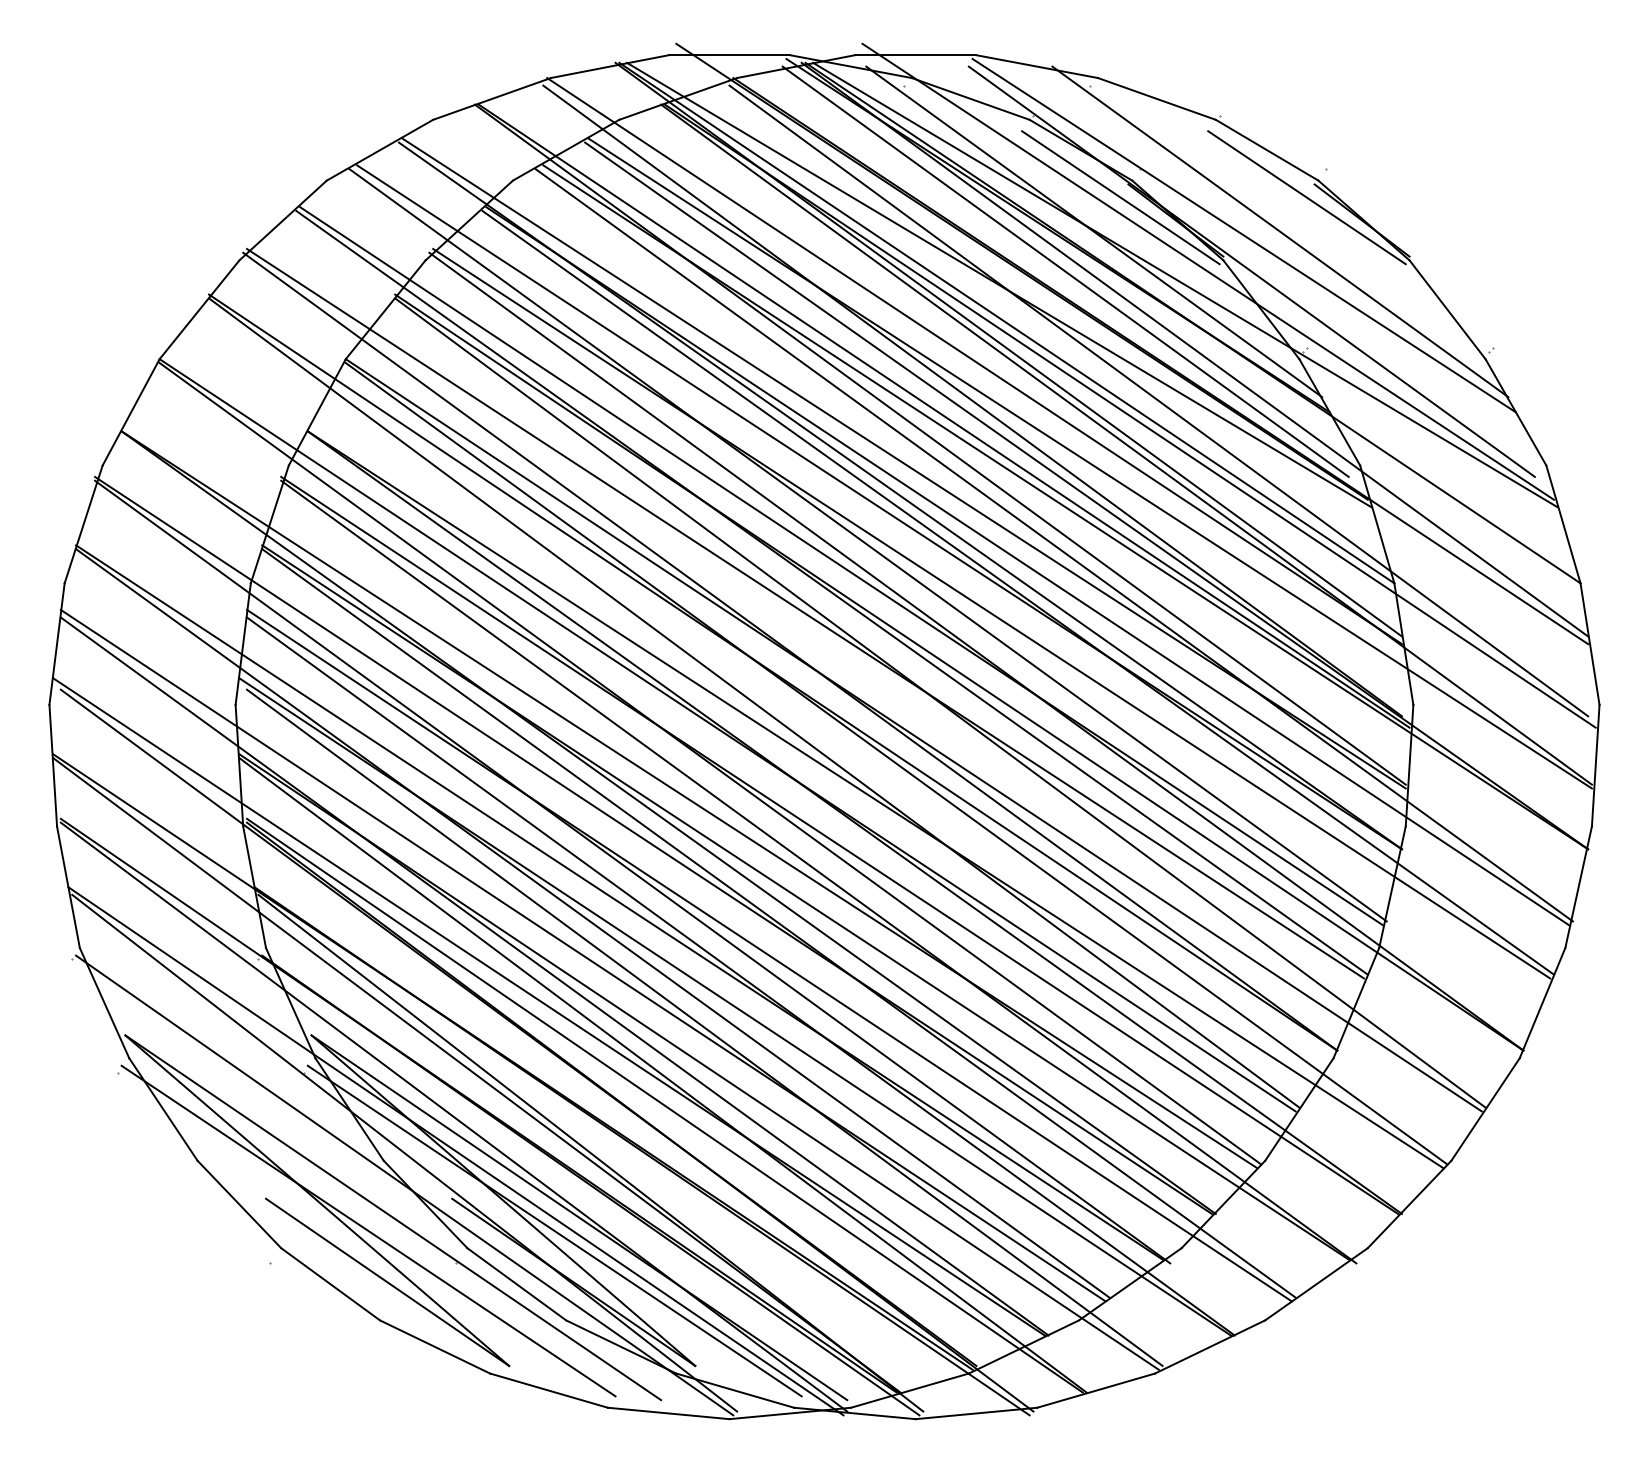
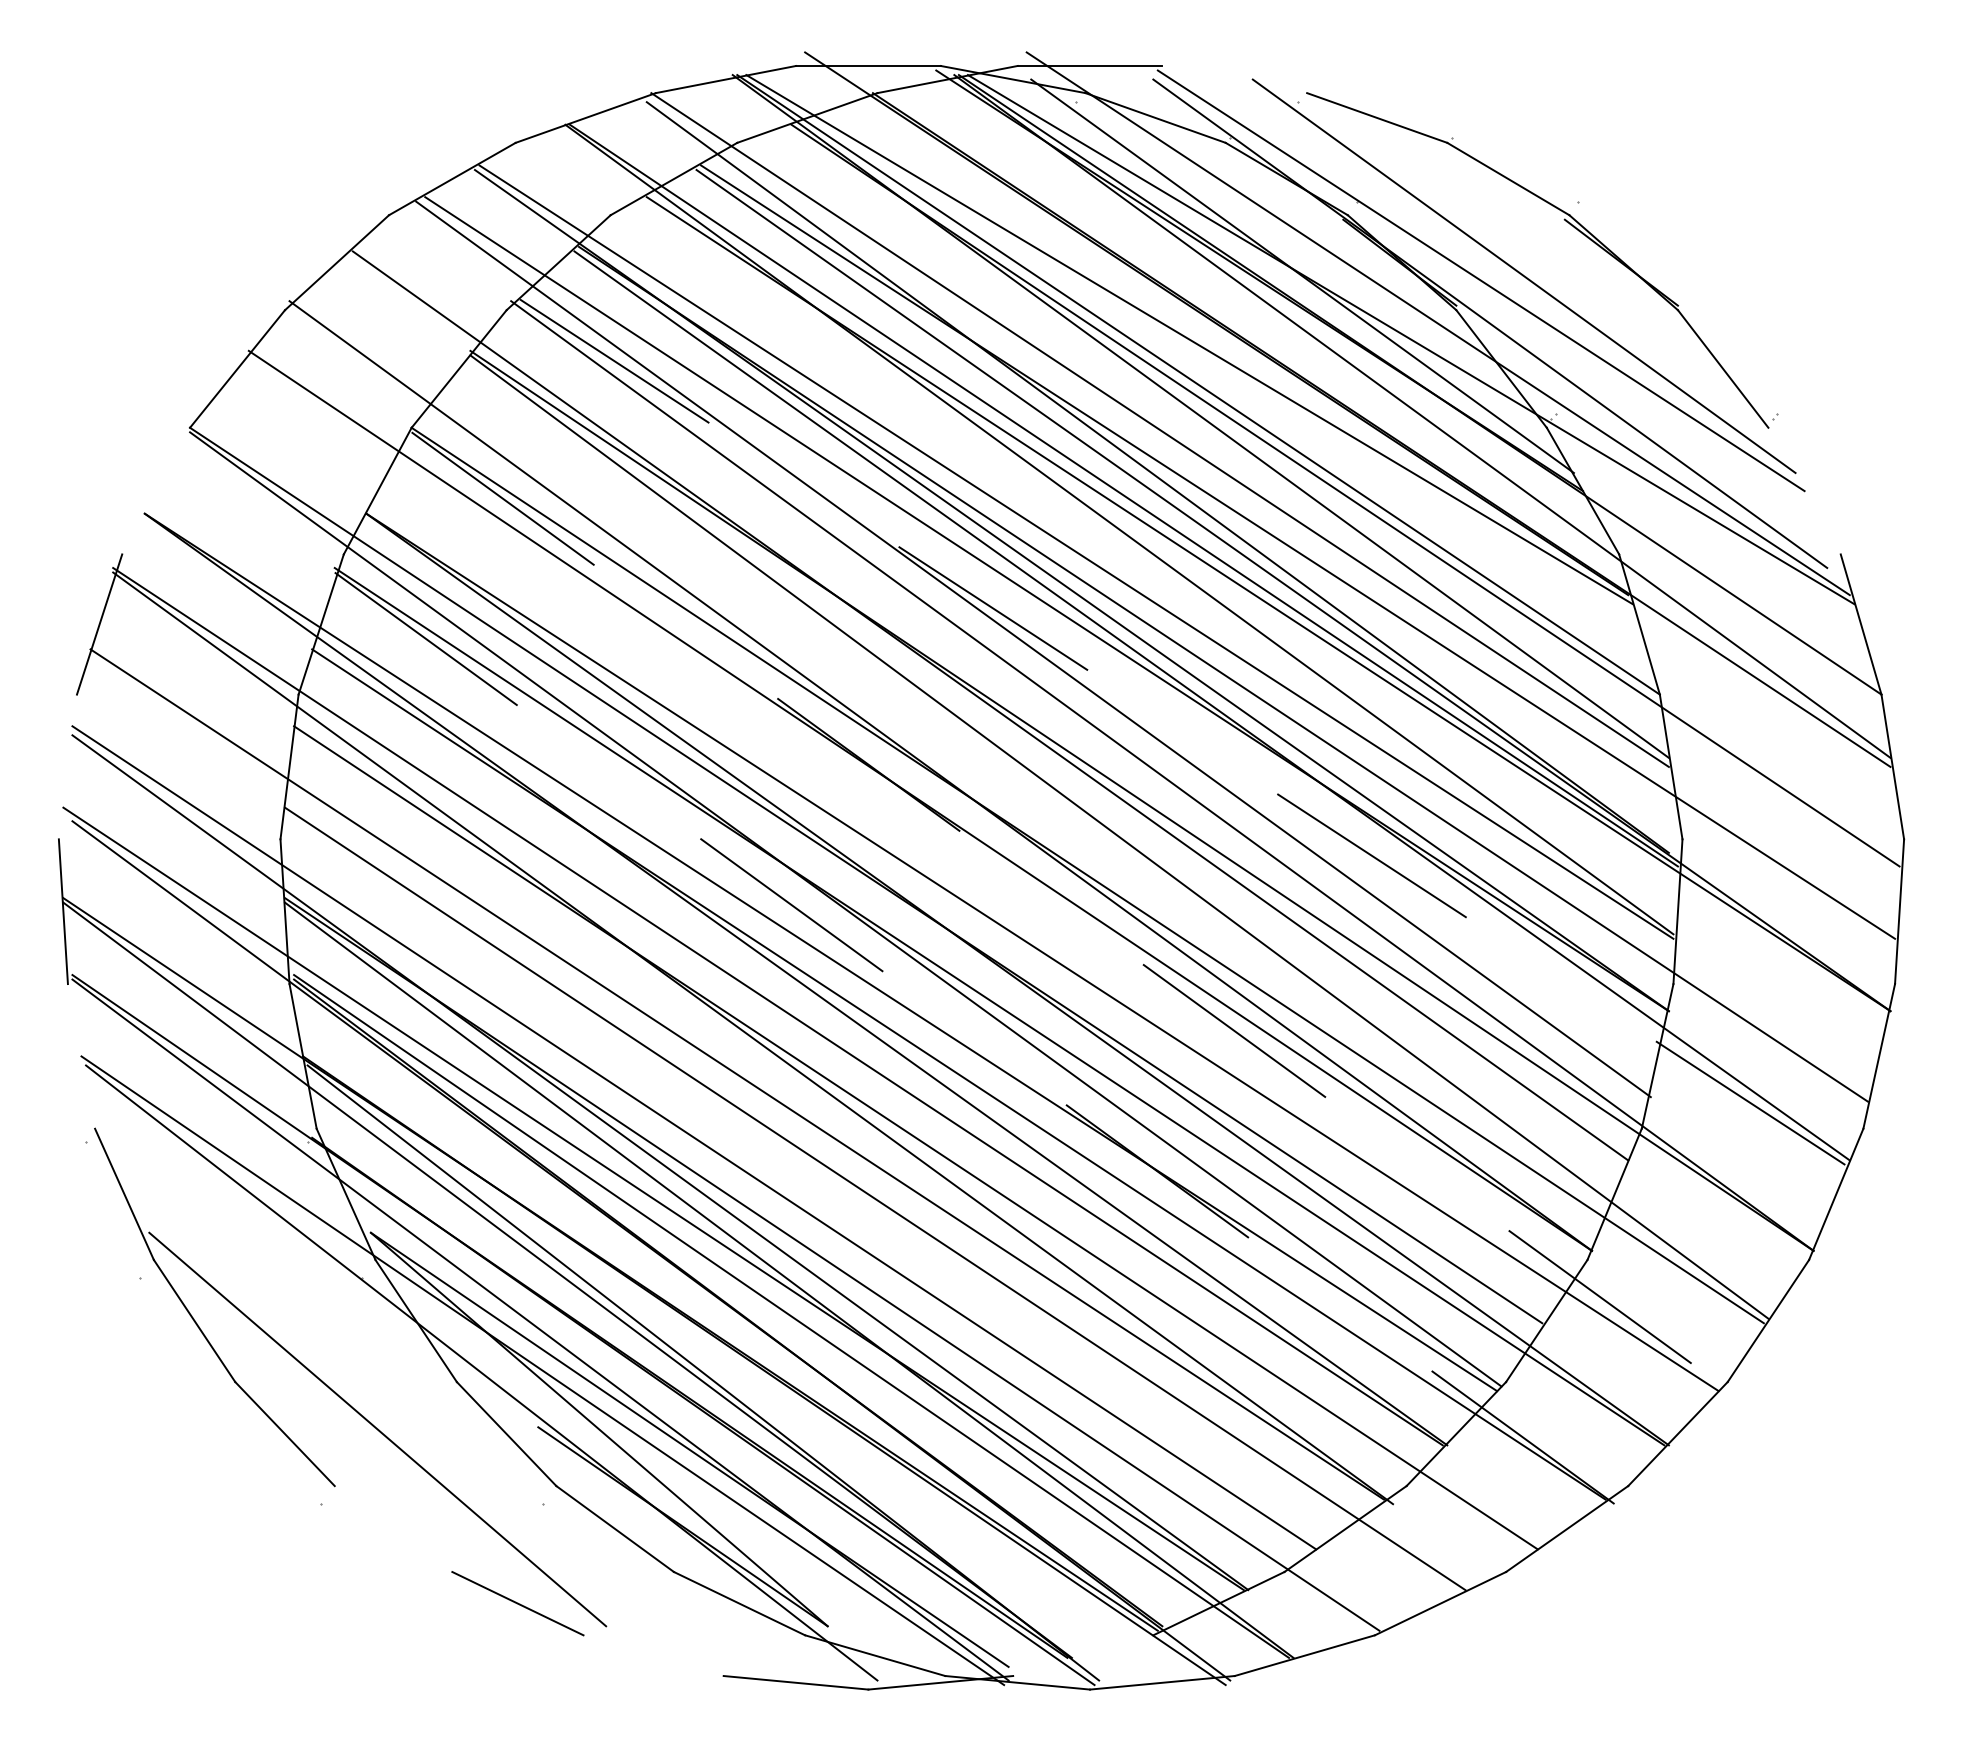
line: (1037, 66) -> (1235, 79), removed
line: (1120, 197) -> (1333, 235), removed
line: (1306, 197) -> (1555, 235), removed
line: (1065, 271) -> (1268, 323), removed
line: (1158, 400) -> (1379, 476), removed
line: (130, 412) -> (155, 491), removed
line: (1515, 412) -> (1804, 491), removed
line: (1126, 444) -> (1341, 529), removed
line: (1053, 545) -> (1254, 649), removed
line: (841, 566) -> (1001, 674), removed
line: (805, 613) -> (958, 730), removed
line: (991, 613) -> (1180, 730), solid -> dashed
line: (56, 643) -> (67, 766), removed
line: (754, 702) -> (898, 836), removed
line: (897, 764) -> (1068, 910), solid -> dashed
line: (818, 872) -> (974, 1038), solid -> dashed
line: (68, 887) -> (81, 1056), removed
line: (592, 923) -> (705, 1099), removed
line: (778, 923) -> (926, 1099), removed
line: (740, 976) -> (881, 1162), removed
line: (704, 1027) -> (838, 1223), removed
line: (404, 1185) -> (481, 1411), removed
line: (393, 1217) -> (468, 1449), removed
line: (368, 1230) -> (438, 1465), removed
line: (554, 1230) -> (660, 1465), removed
line: (387, 1281) -> (461, 1525), removed
line: (330, 1284) -> (393, 1529), removed
line: (548, 1390) -> (652, 1655), removed
line: (909, 1390) -> (1082, 1655), removed

